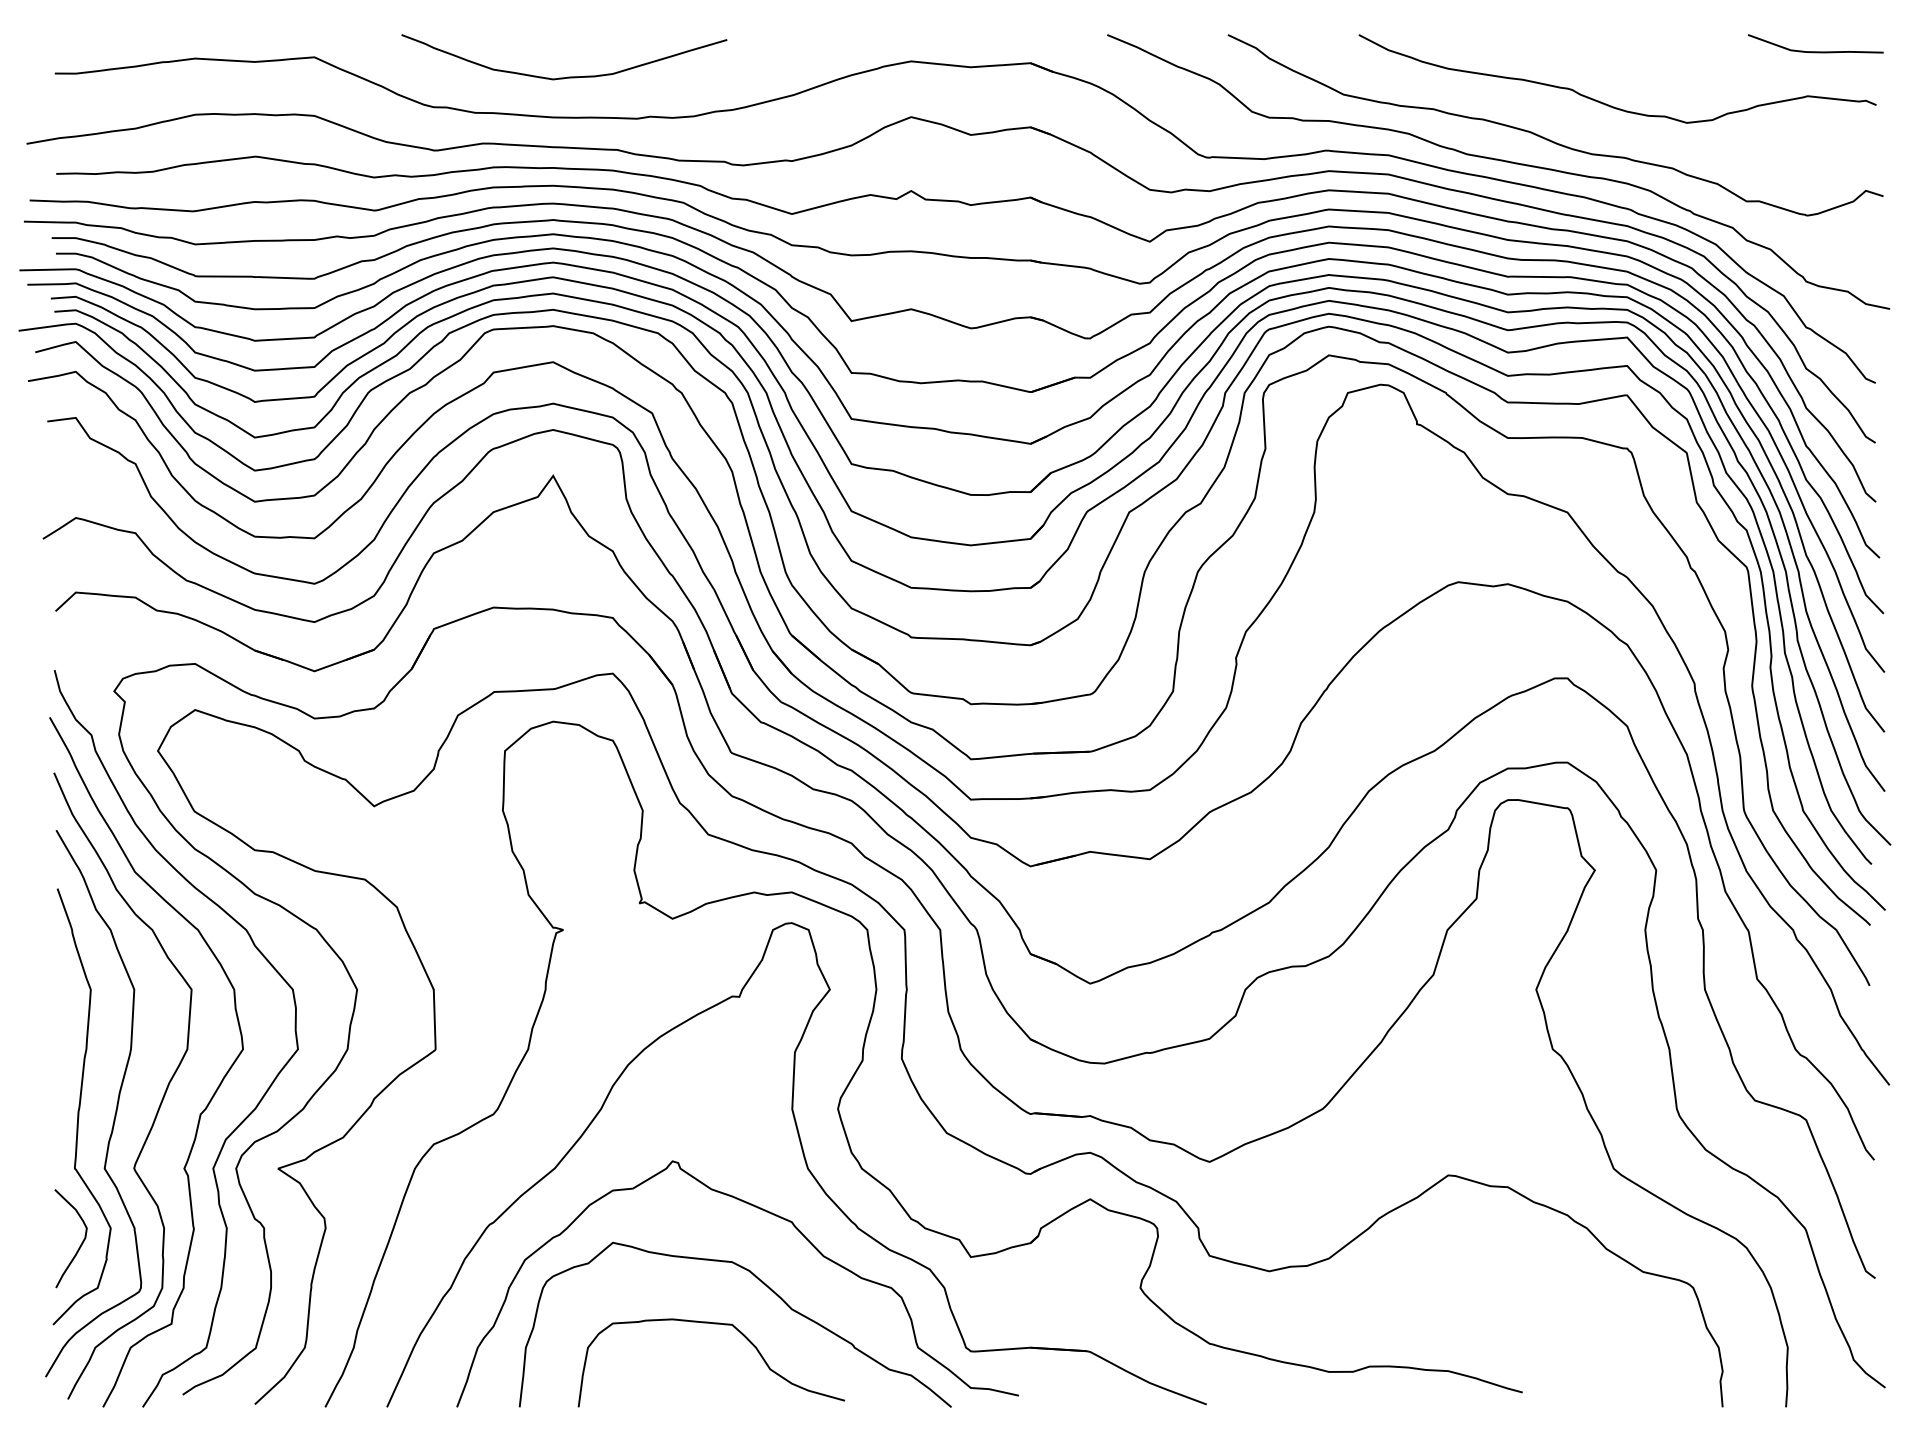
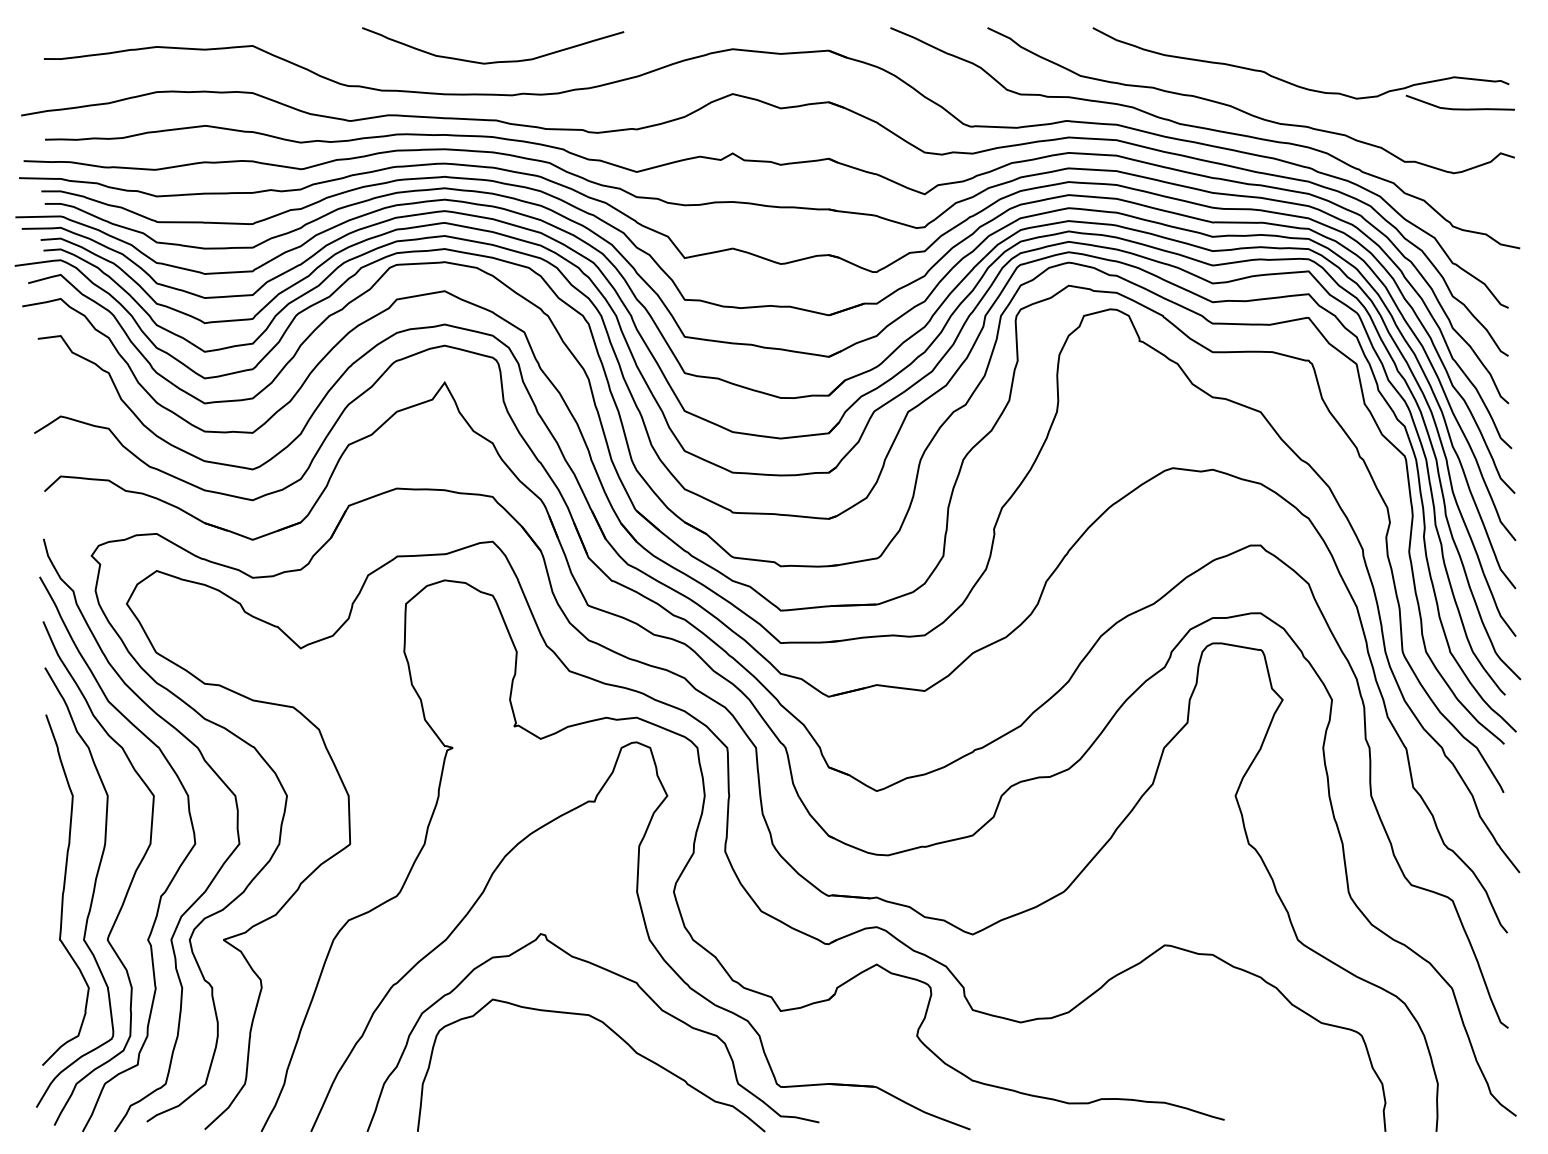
curve: (1815, 51) -> (1460, 108), moved
curve: (567, 76) -> (495, 61), moved
curve: (80, 1244) -> (64, 1000), removed
curve: (713, 1324) -> (573, 1065), removed

